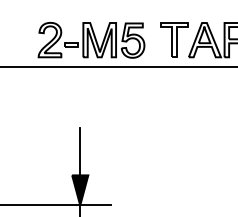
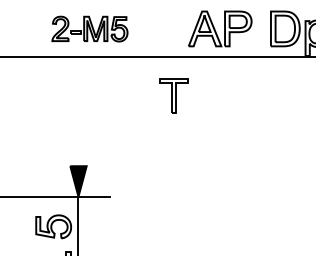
part: (91, 39) -> (89, 28), size x0.7
part: (173, 39) -> (173, 95), moved
line: (80, 151) -> (78, 141), removed

